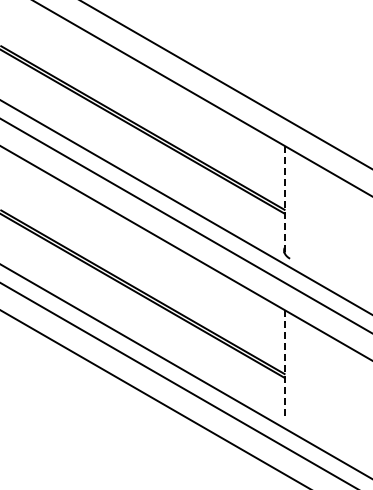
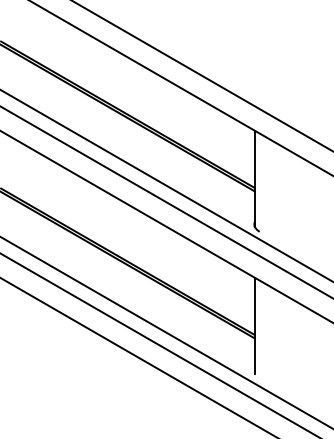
line: (284, 199) -> (254, 178), dashed -> solid
line: (284, 363) -> (254, 325), dashed -> solid

